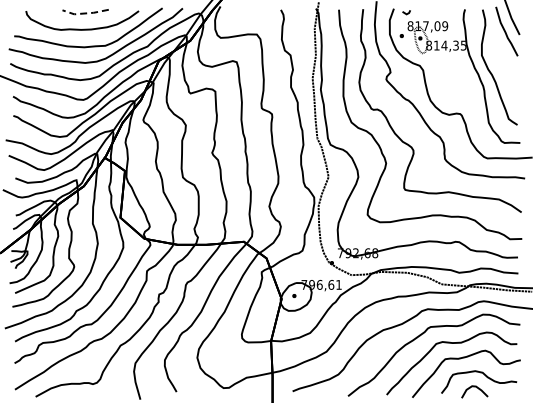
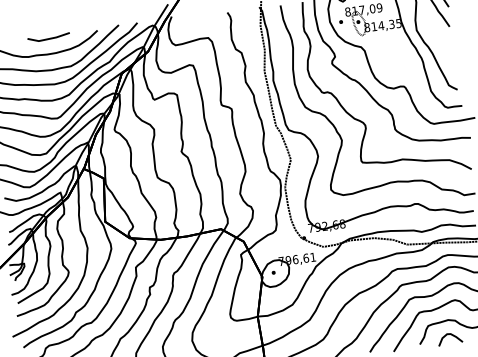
line: (85, 13) -> (48, 39), dashed -> solid

